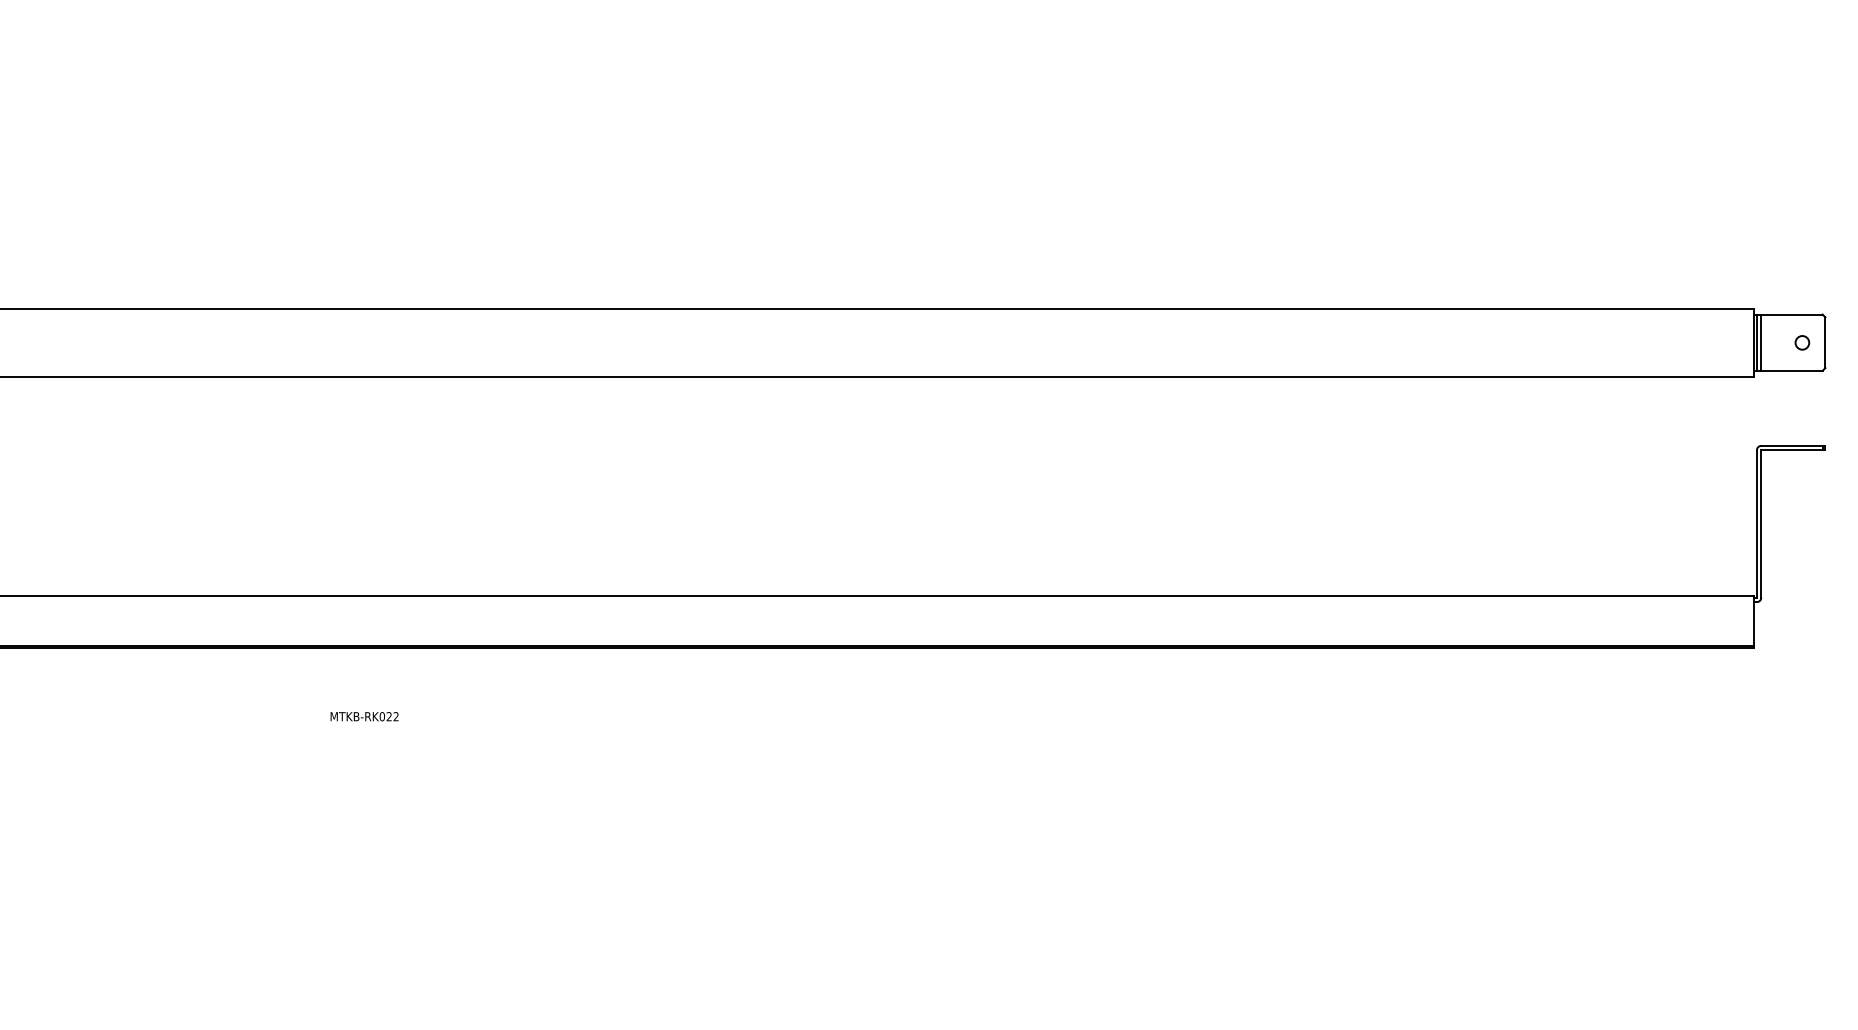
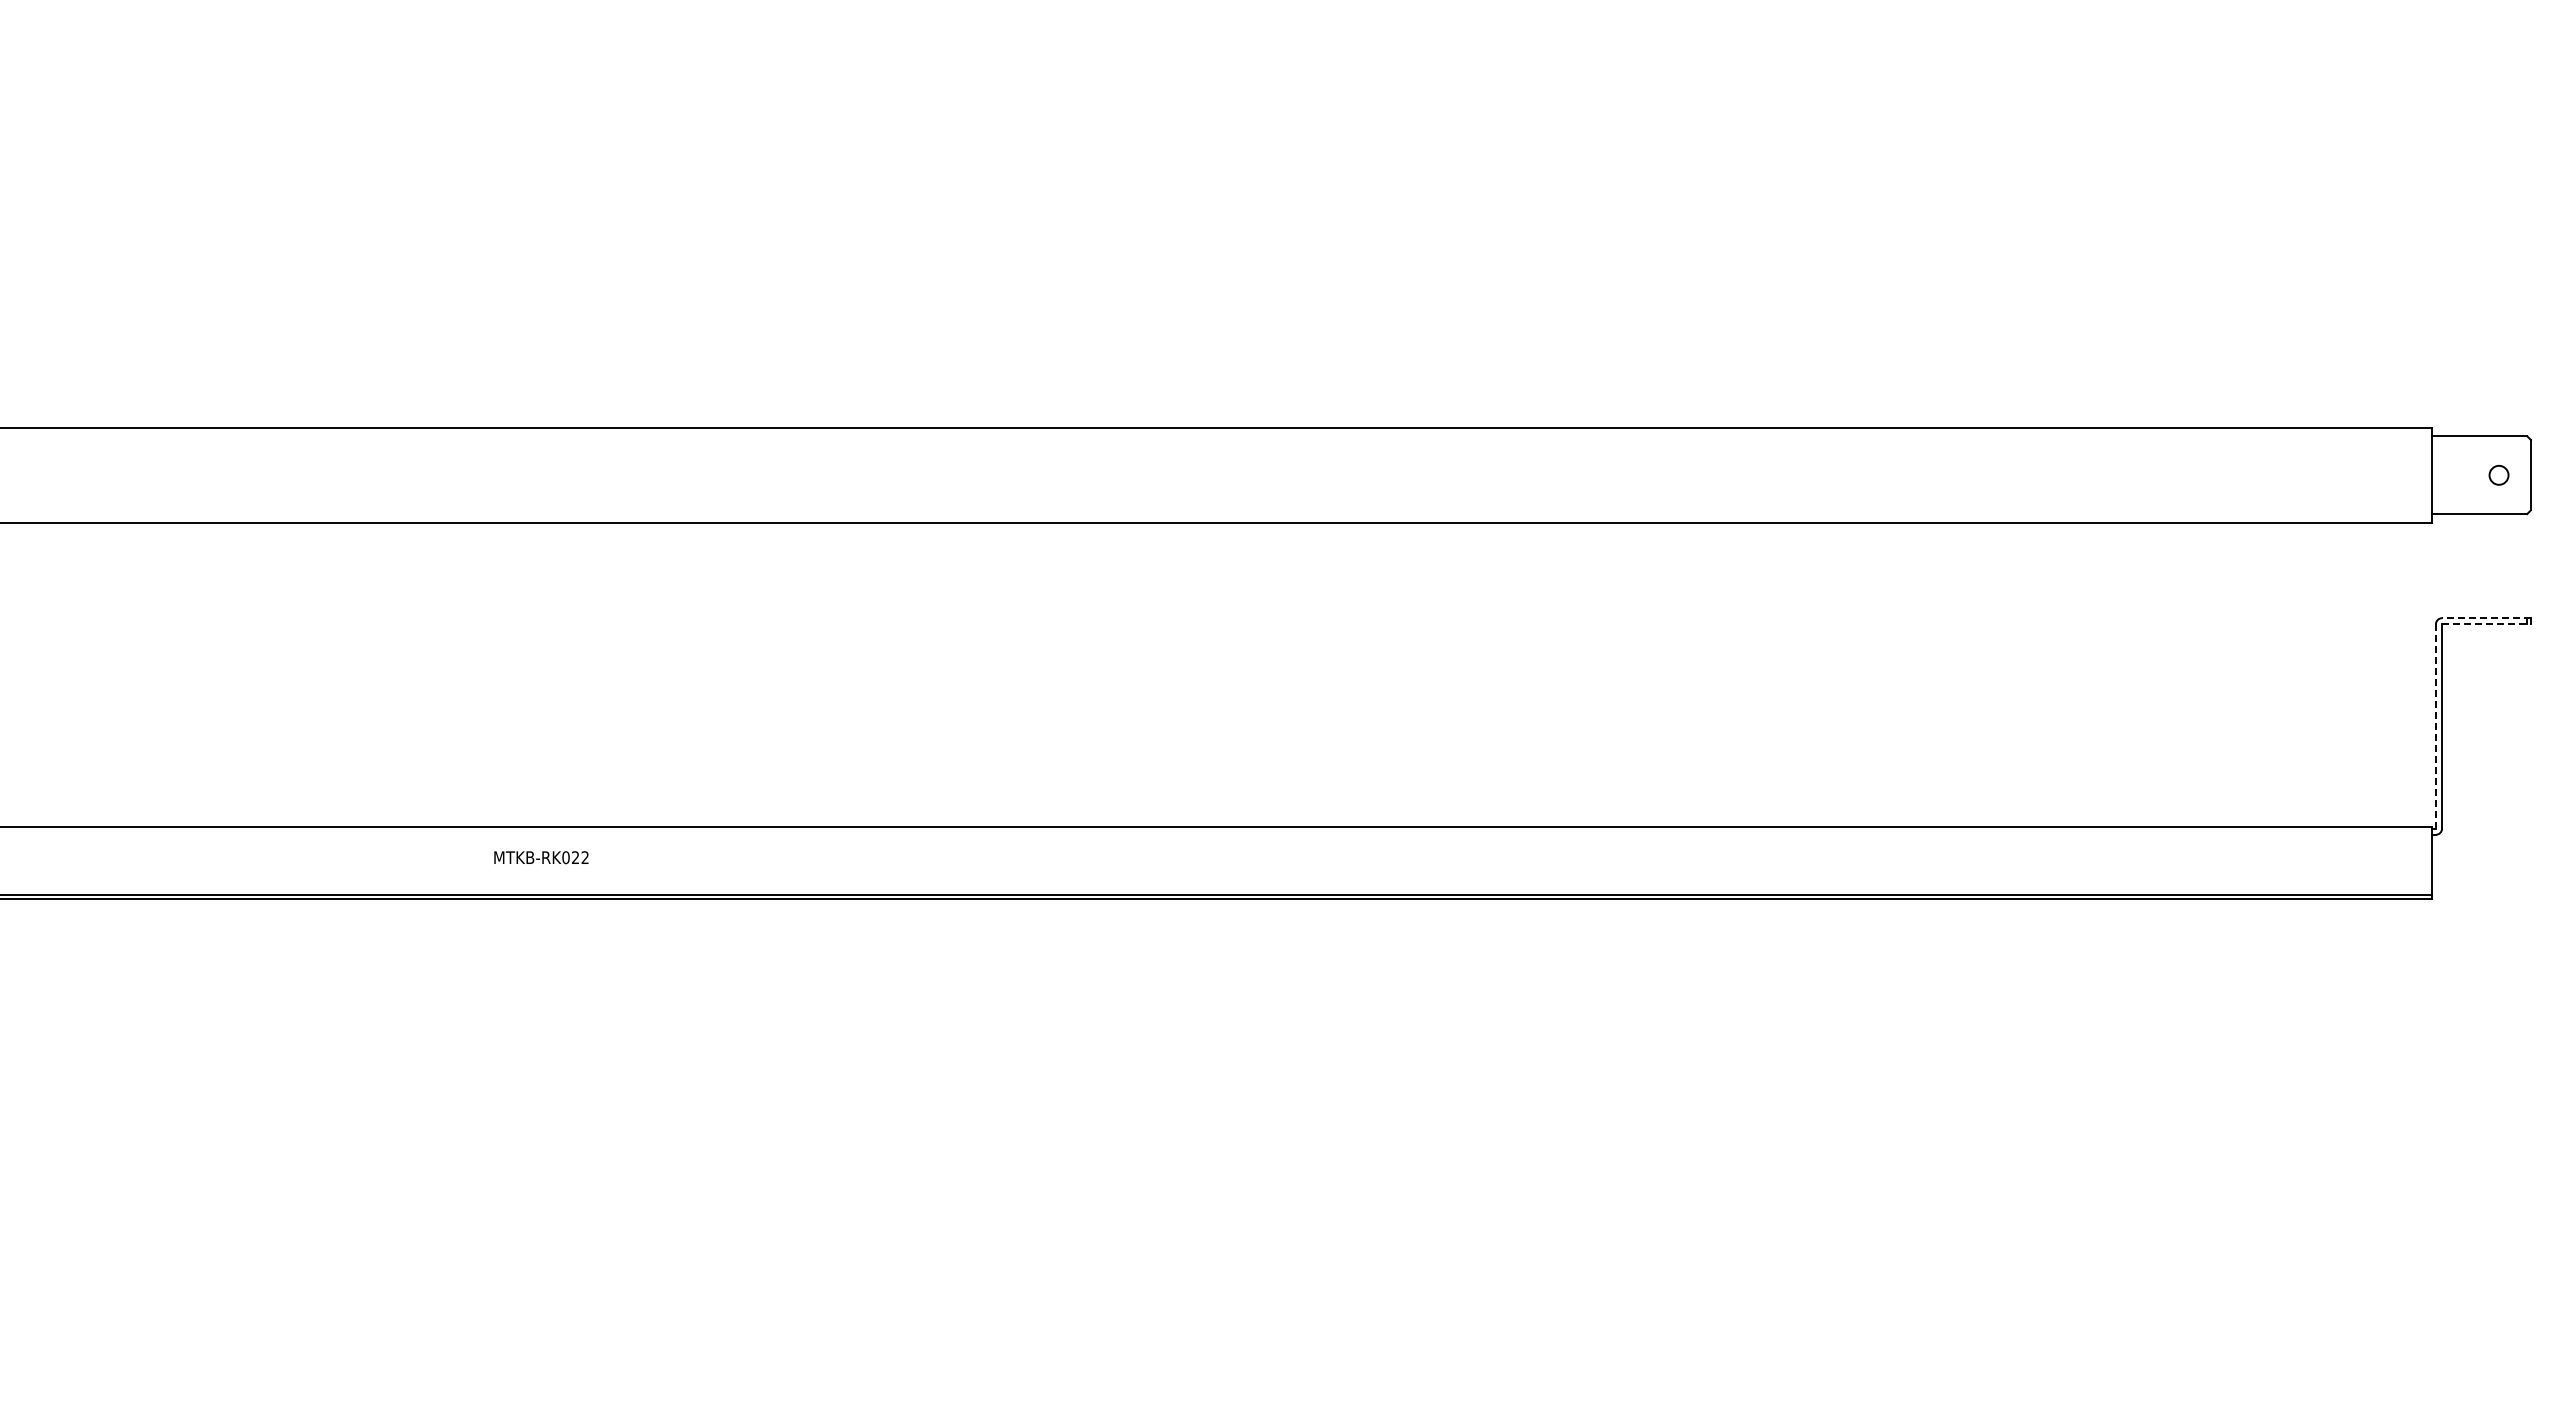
line: (1756, 342) -> (2435, 475), removed
line: (1761, 342) -> (2442, 475), removed
line: (1793, 446) -> (2486, 618), solid -> dashed
line: (1794, 450) -> (2487, 624), solid -> dashed
line: (1756, 524) -> (2435, 726), solid -> dashed
text: (364, 716) -> (541, 857), moved

